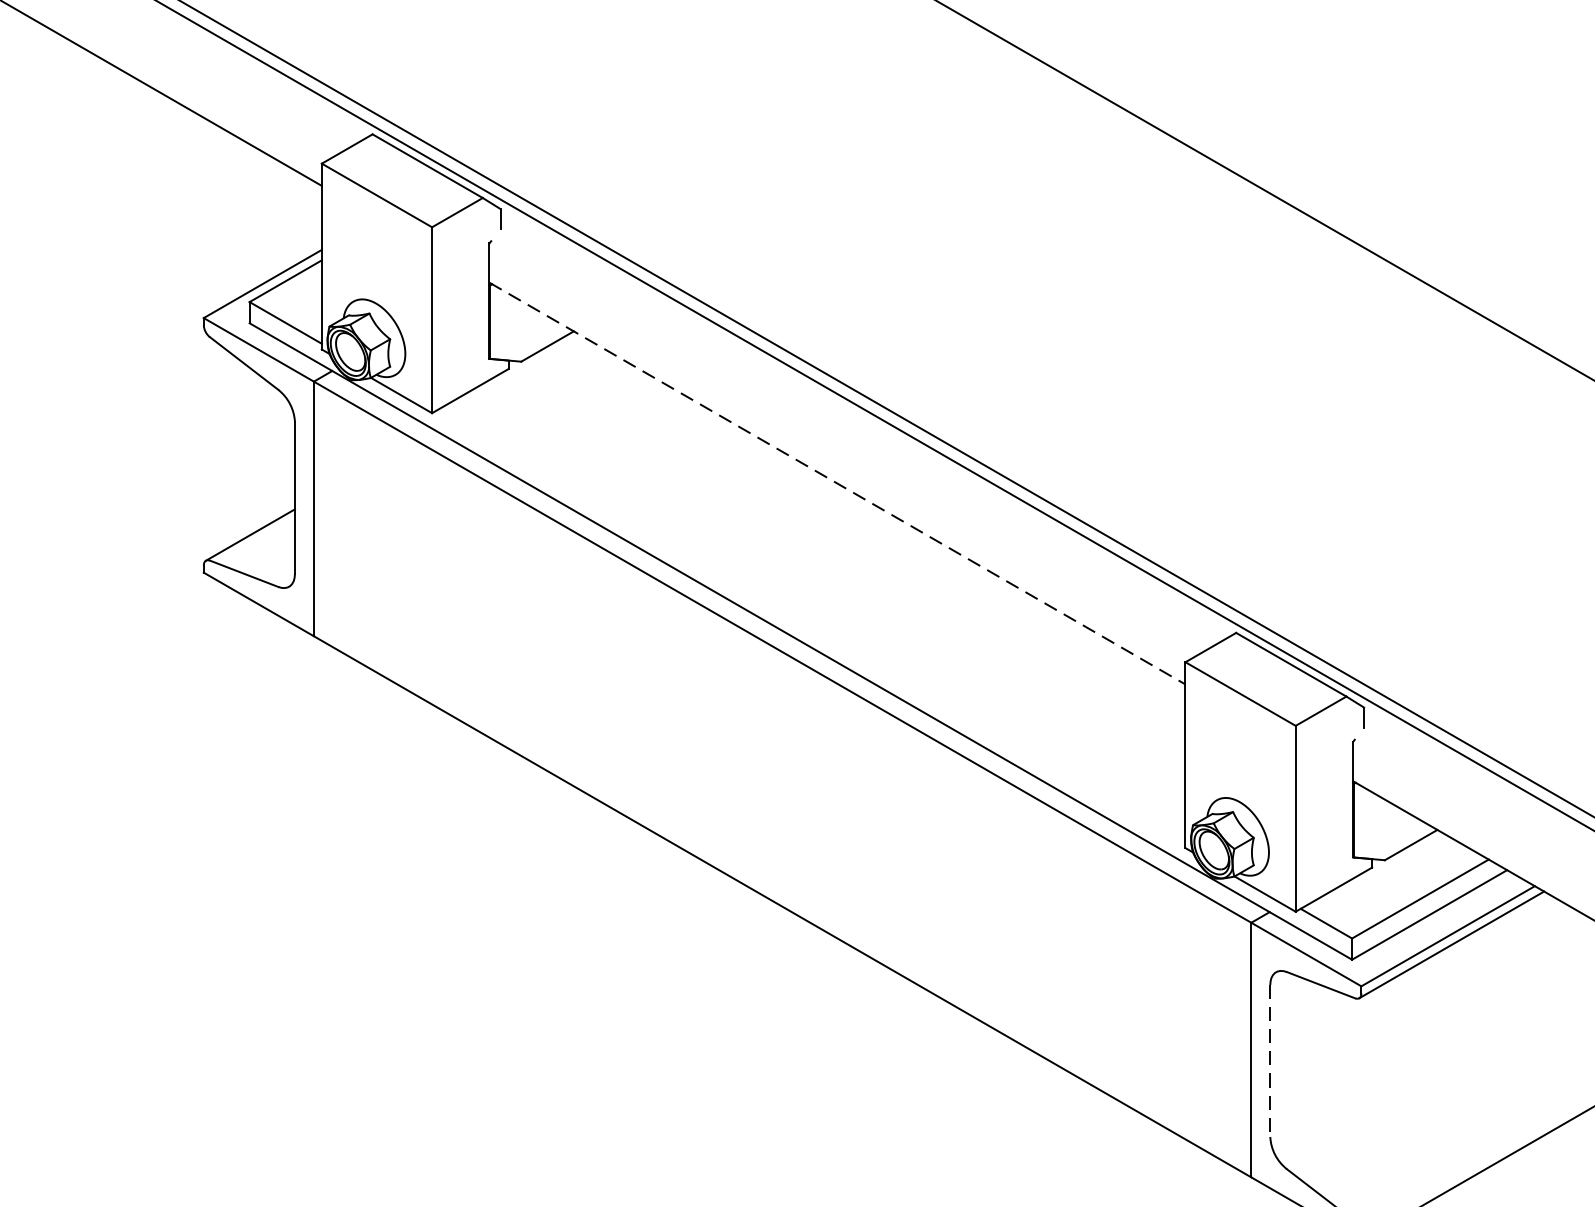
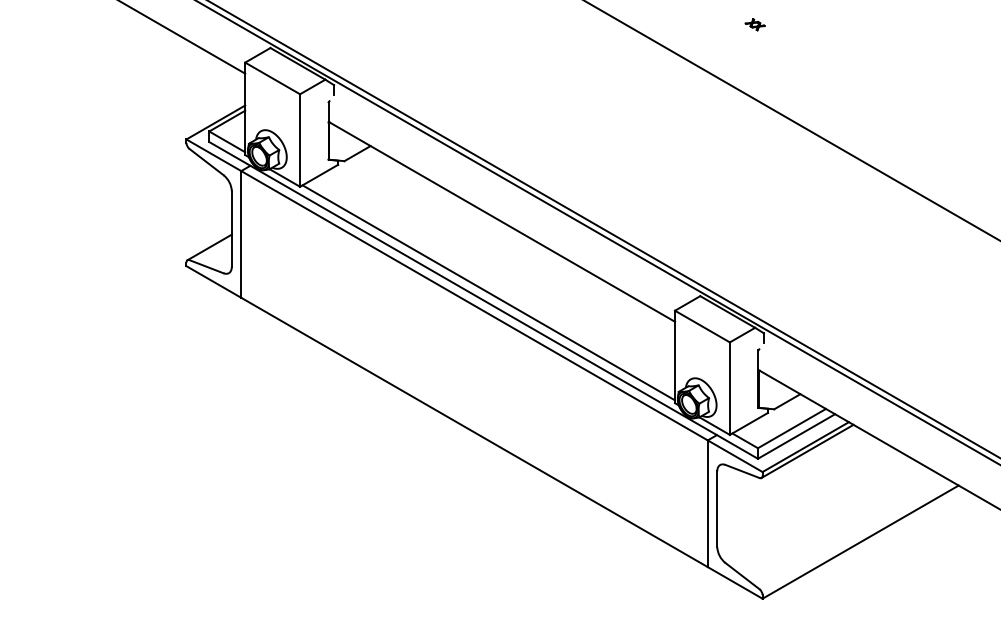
part: (1345, 87) -> (754, 24), added
line: (836, 482) -> (501, 221), dashed -> solid
line: (810, 625) -> (488, 292), added
line: (1270, 1061) -> (717, 509), dashed -> solid

